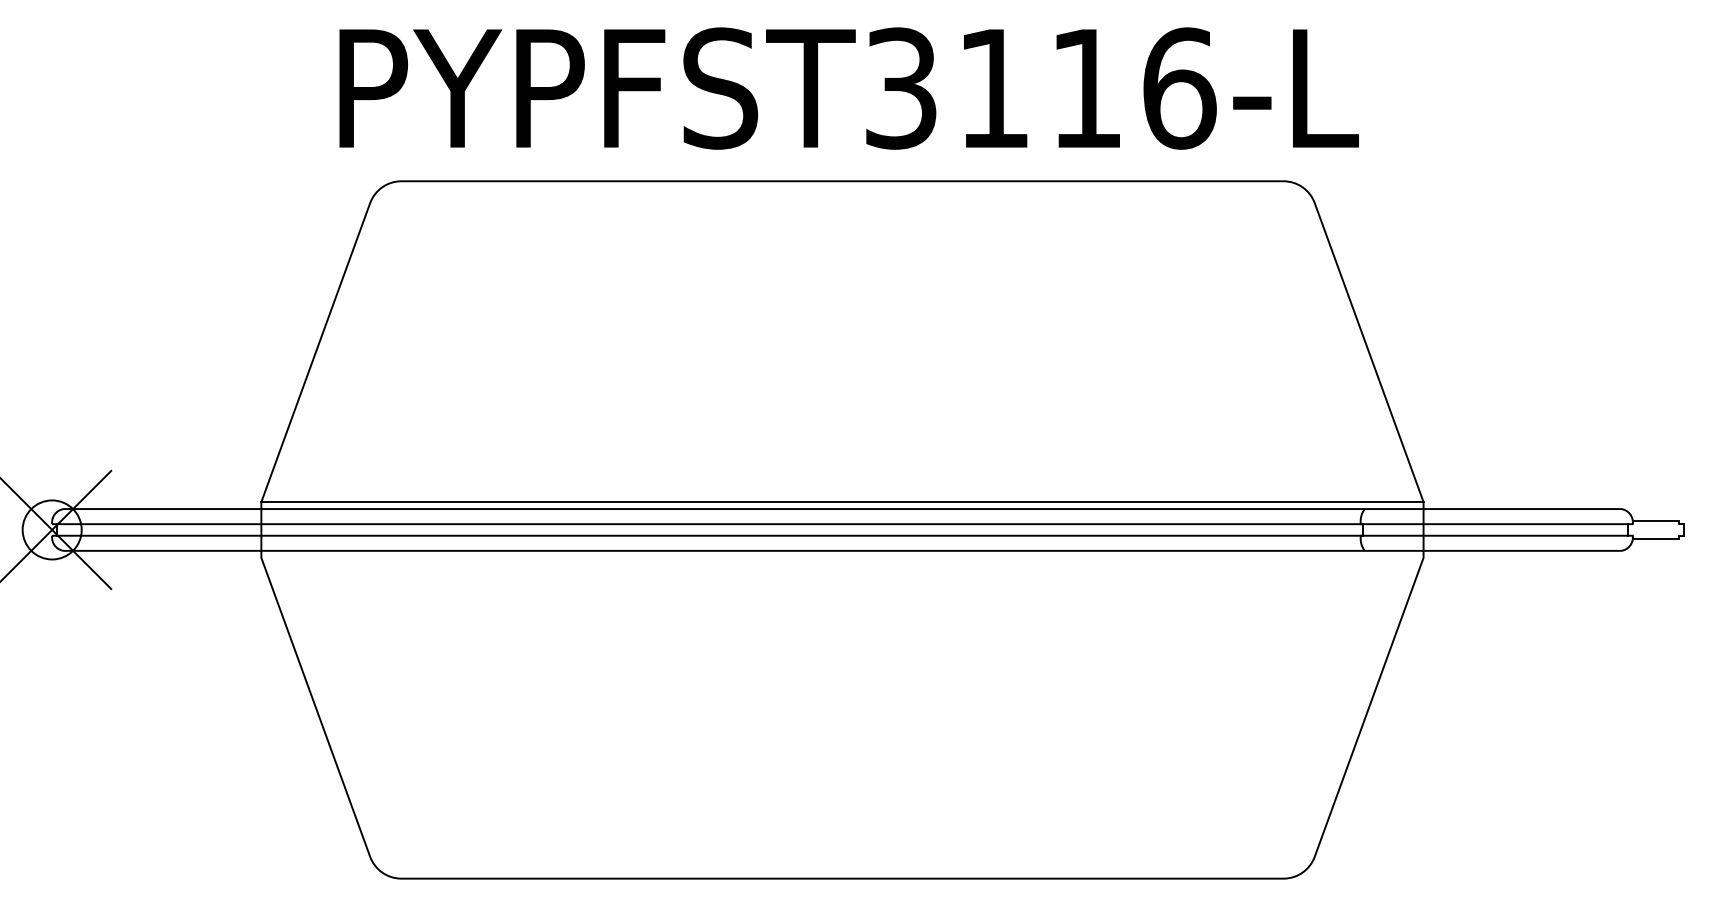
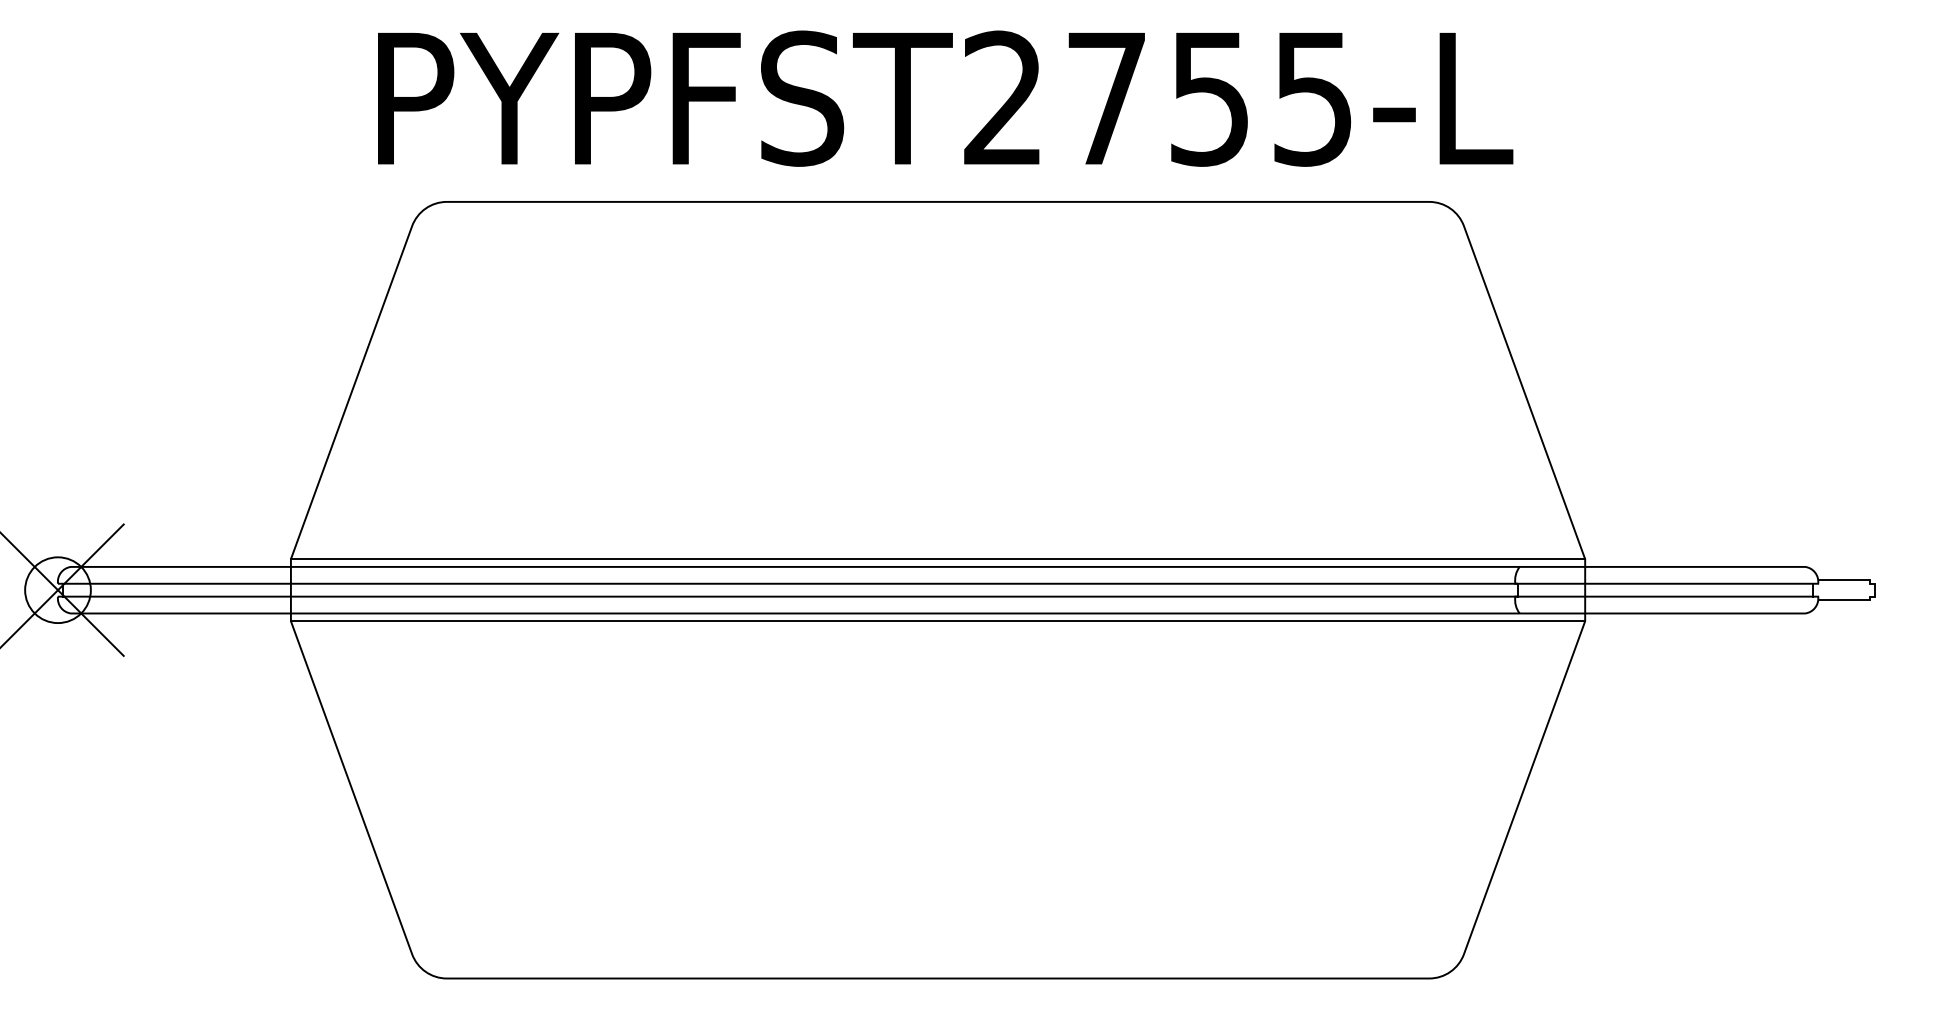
text: (1041, 88) -> (1159, 98), PYPFST3116-L -> PYPFST2755-L
line: (842, 557) -> (938, 620), added

